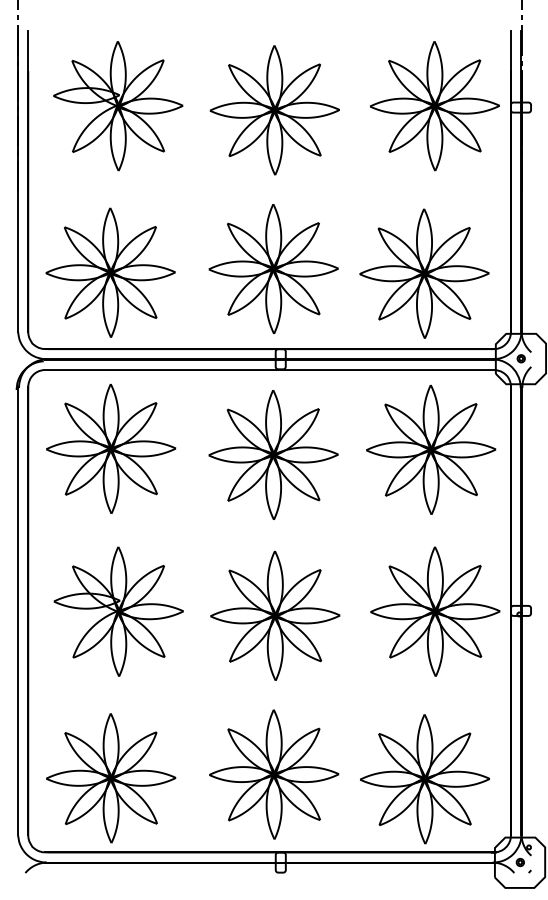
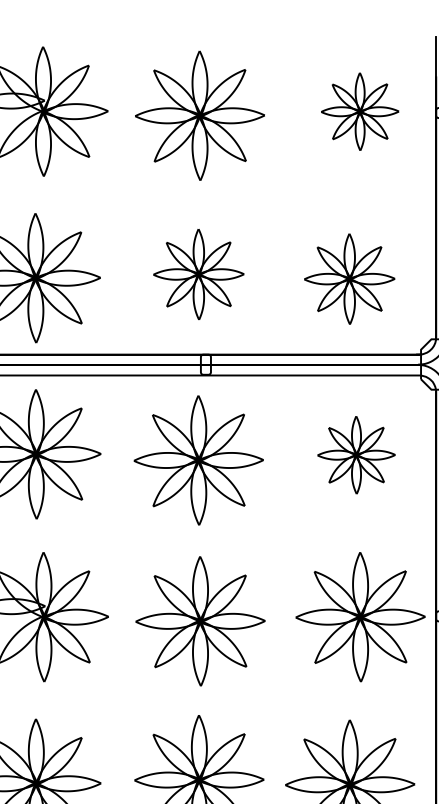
part: (434, 106) -> (359, 111), size x0.6
part: (273, 268) -> (198, 273), size x0.7
part: (424, 273) -> (349, 278), size x0.7
part: (431, 449) -> (356, 454), size x0.6

